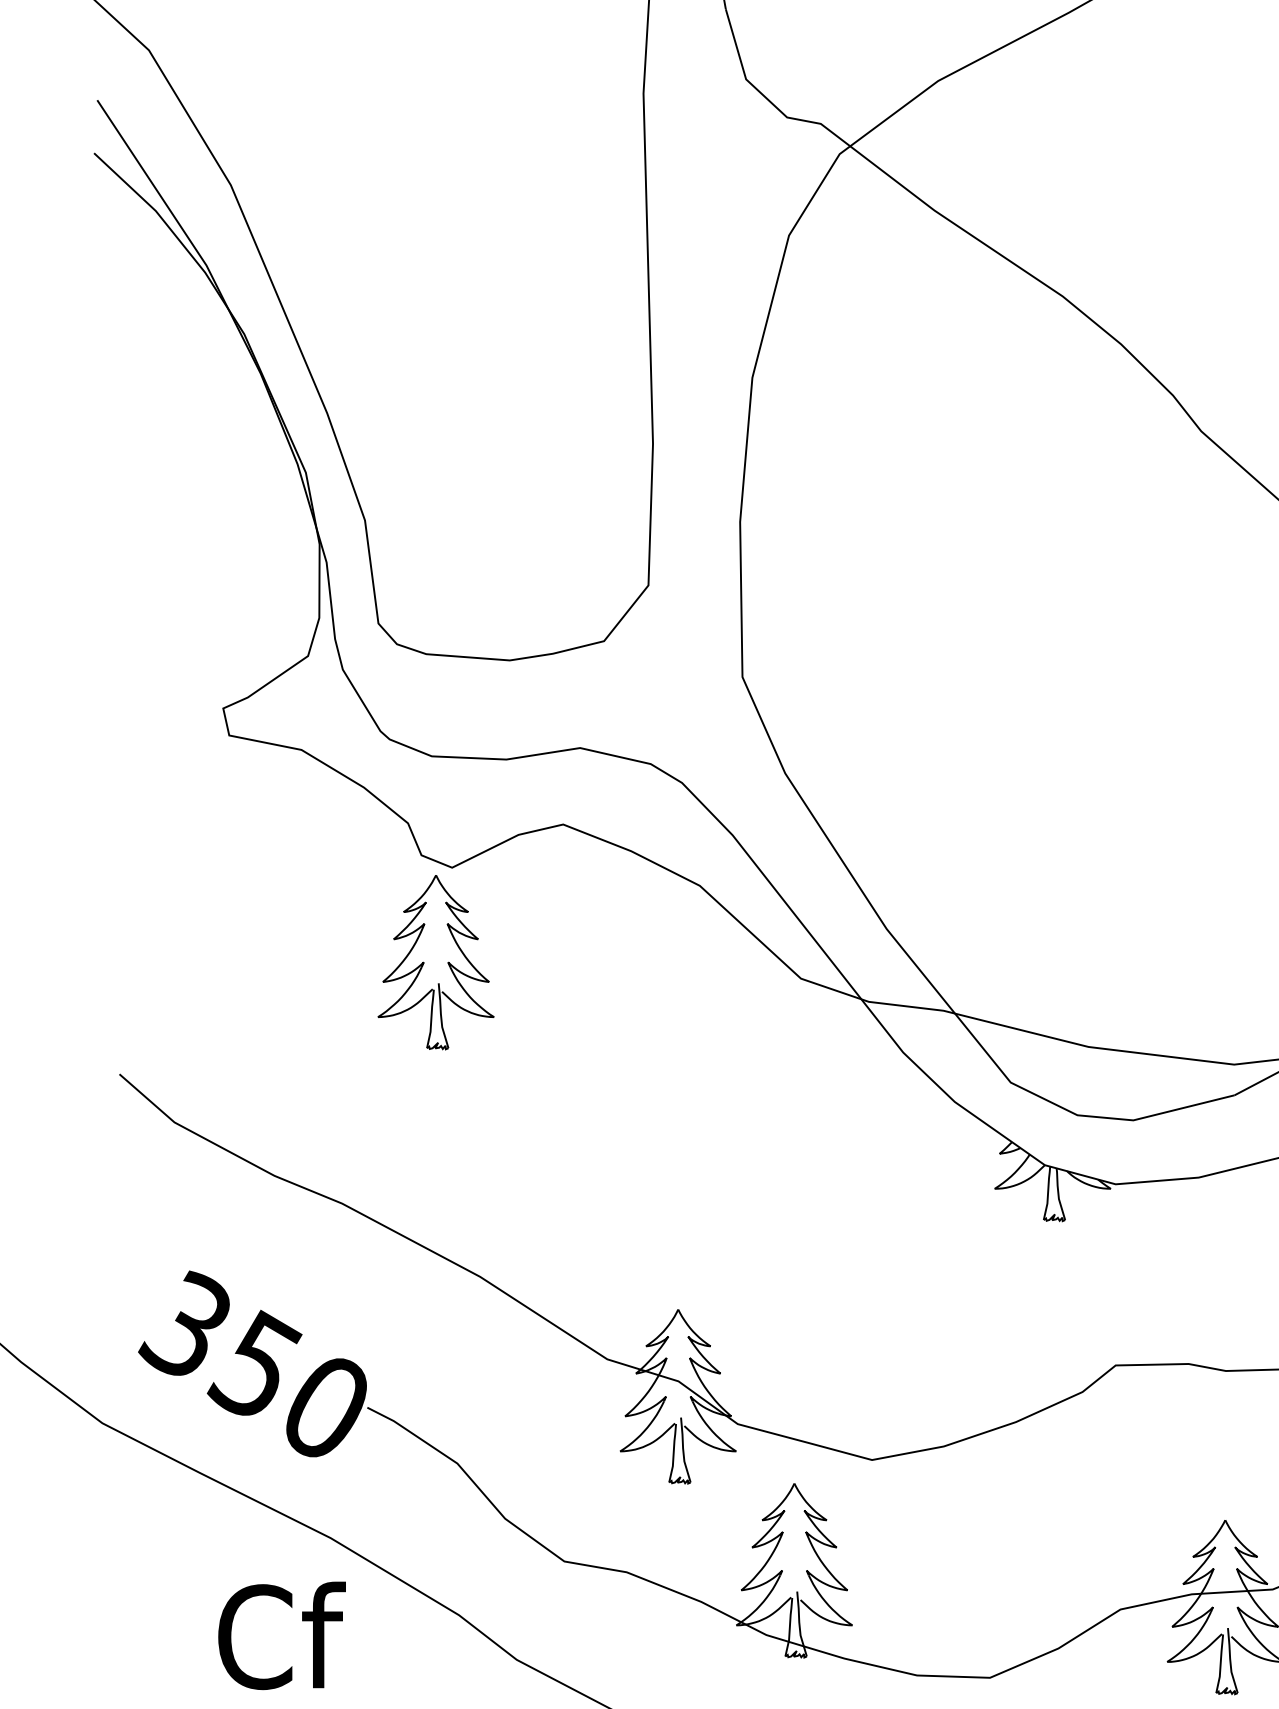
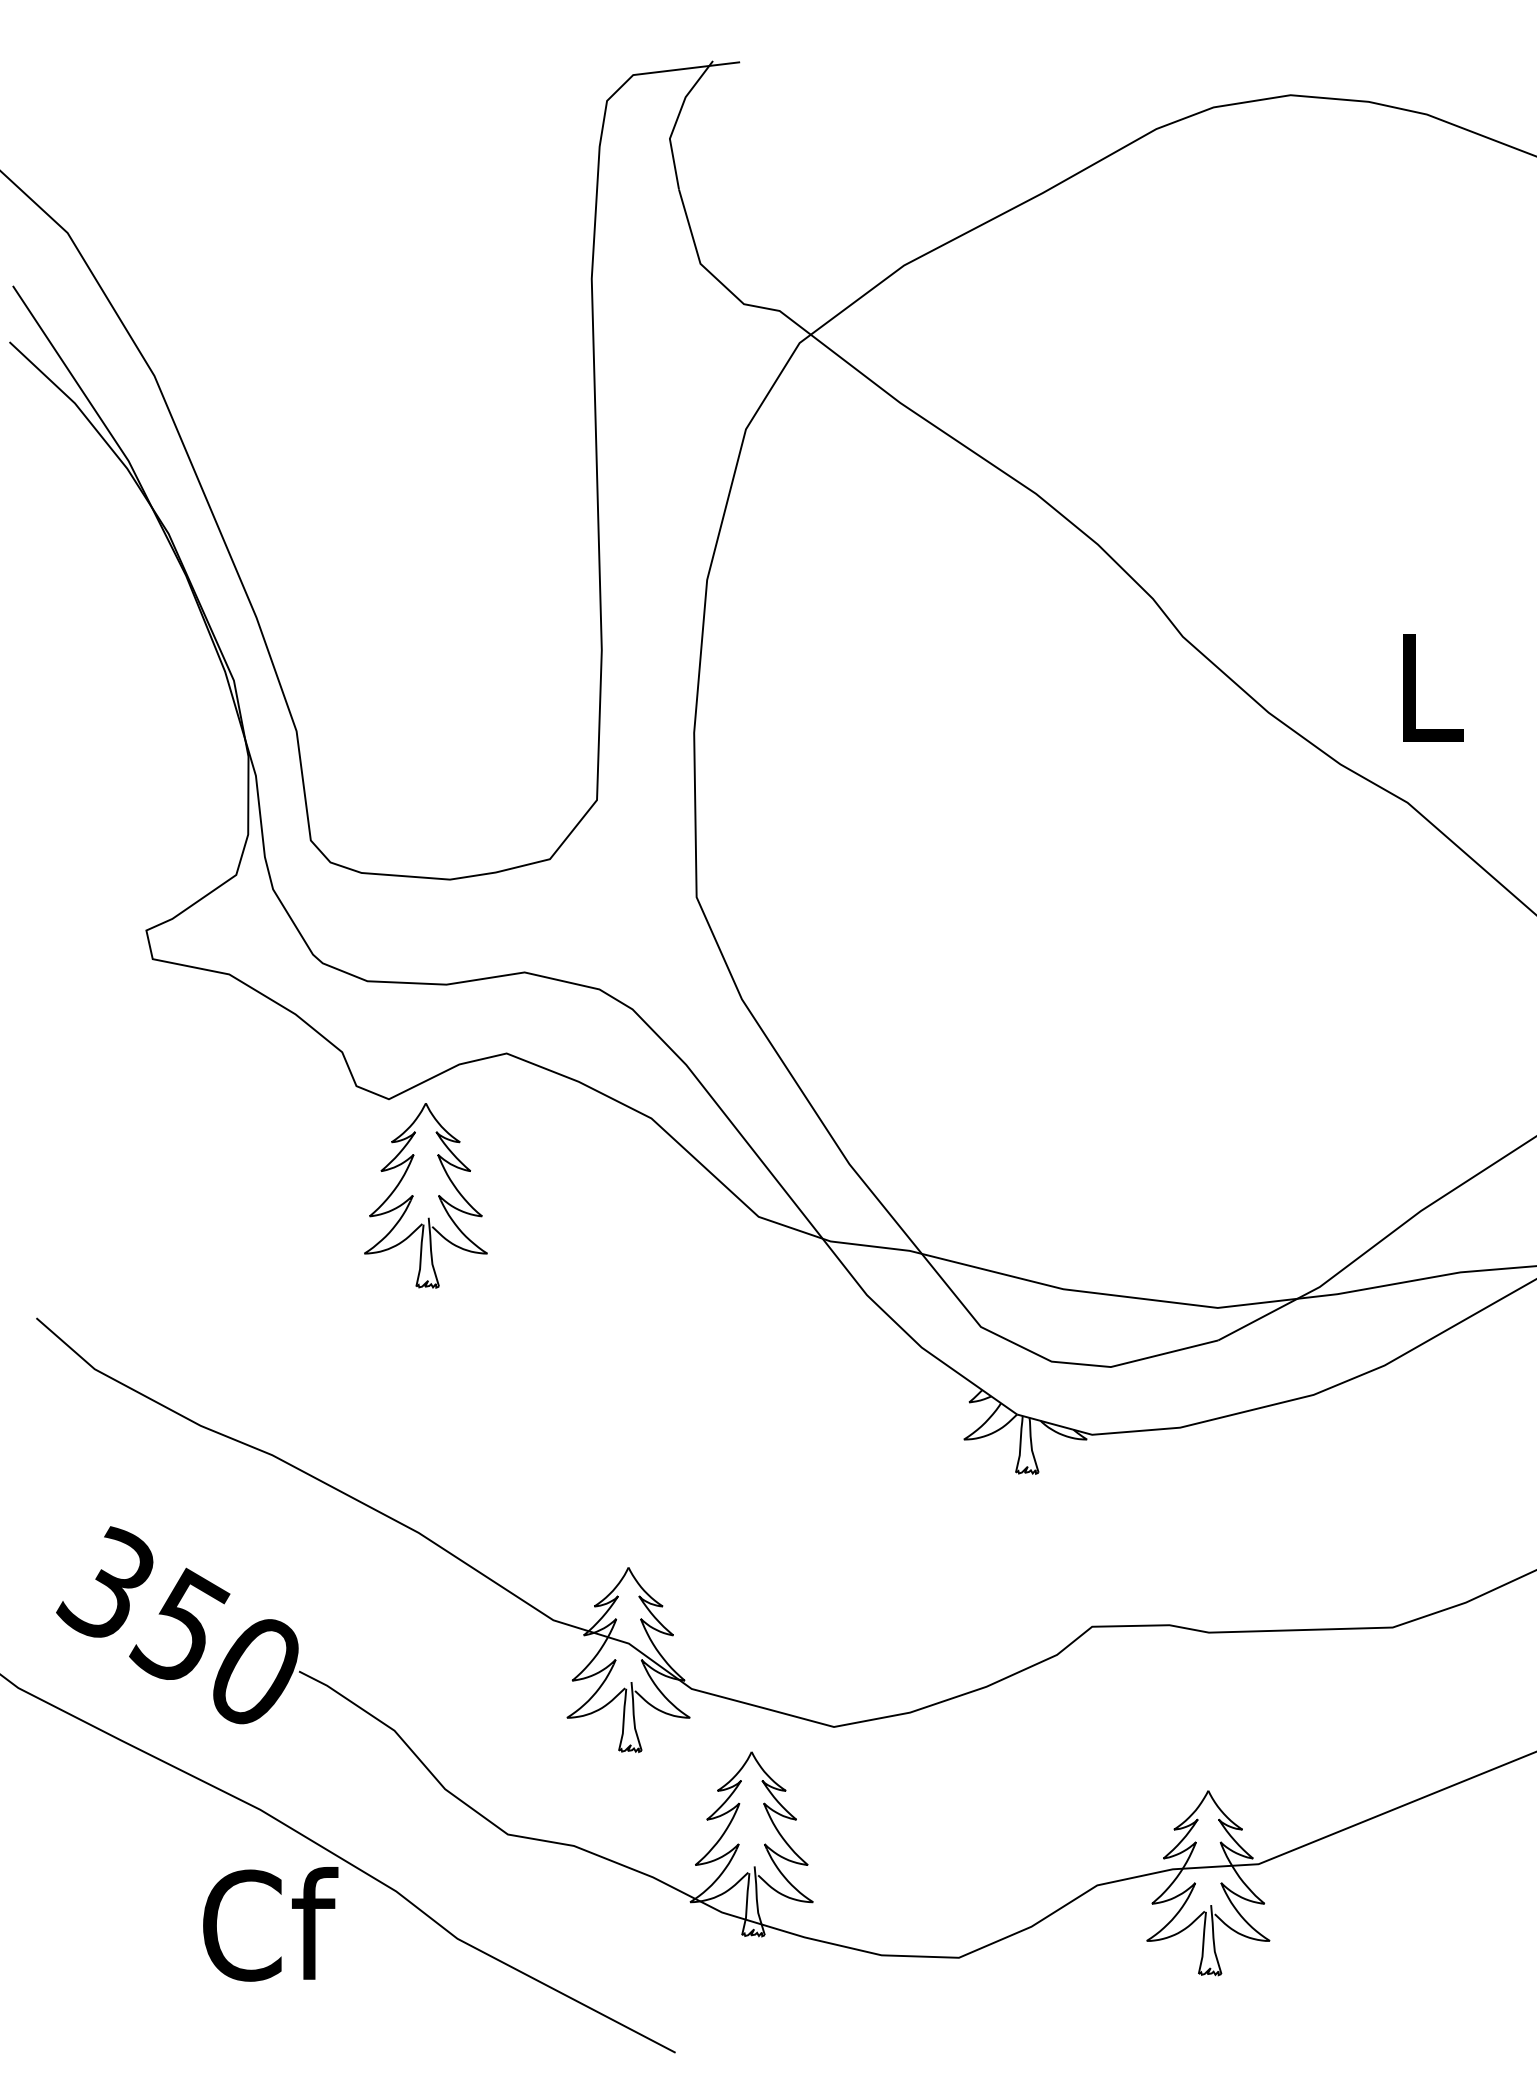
part: (435, 962) -> (425, 1195), moved
text: (281, 1636) -> (270, 1924), moved

